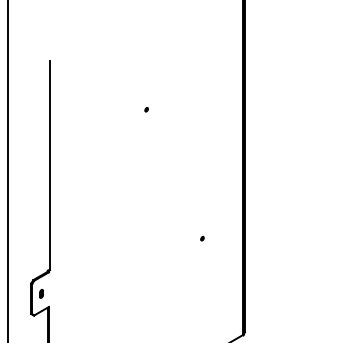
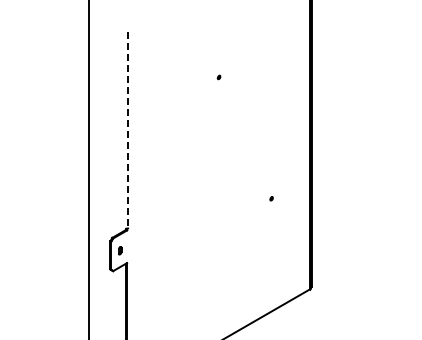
line: (50, 166) -> (128, 130), solid -> dashed

